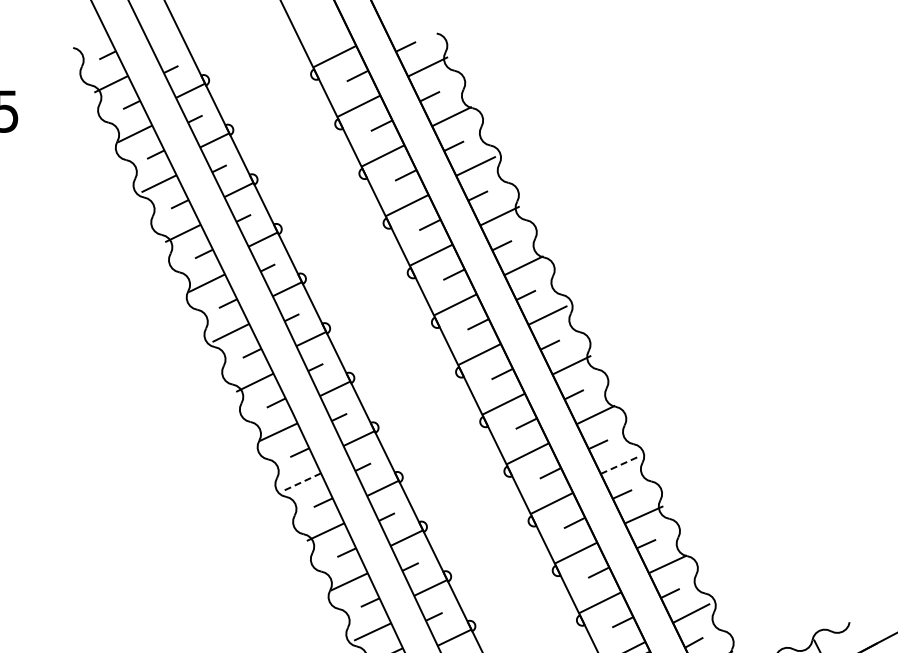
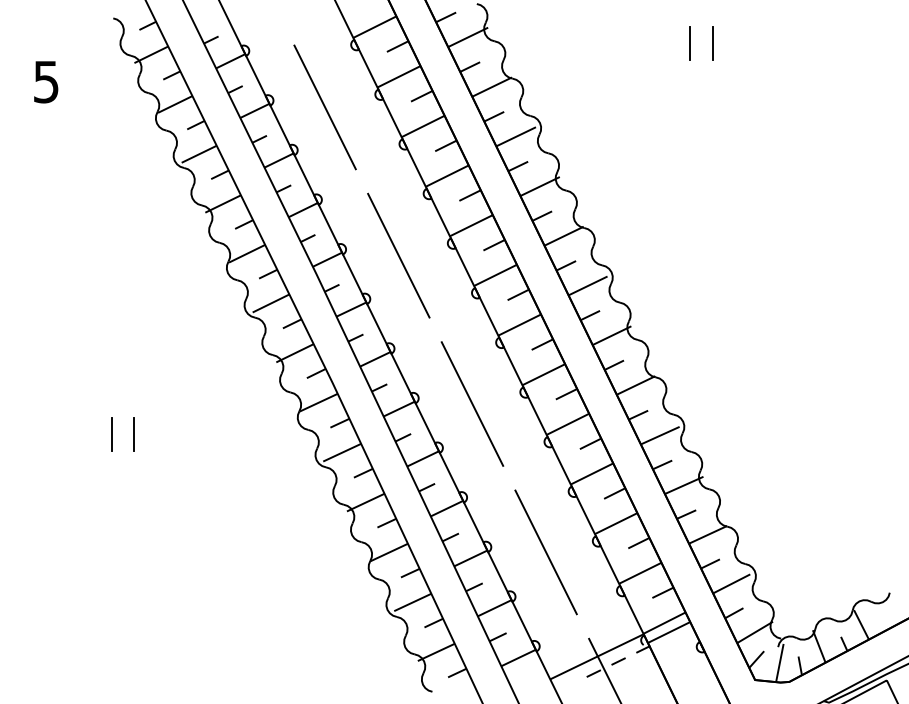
line: (650, 71) -> (690, 42), added
line: (672, 72) -> (712, 43), added
line: (284, 136) -> (324, 107), added
line: (358, 284) -> (398, 255), added
line: (432, 432) -> (472, 403), added
line: (71, 463) -> (111, 434), added
line: (93, 463) -> (133, 434), added
line: (620, 464) -> (660, 435), dashed -> solid
line: (302, 481) -> (342, 452), dashed -> solid
line: (505, 581) -> (545, 552), added

